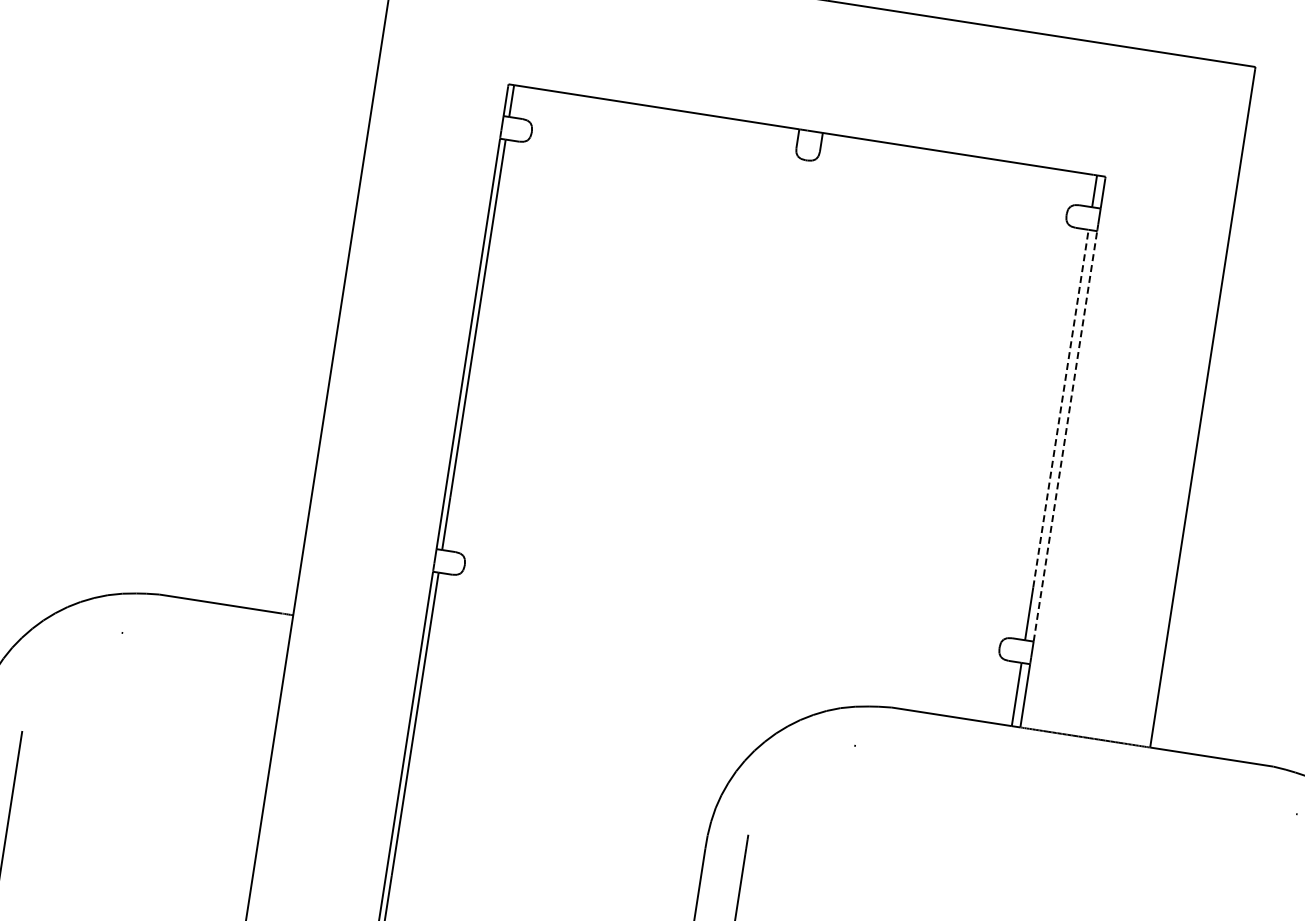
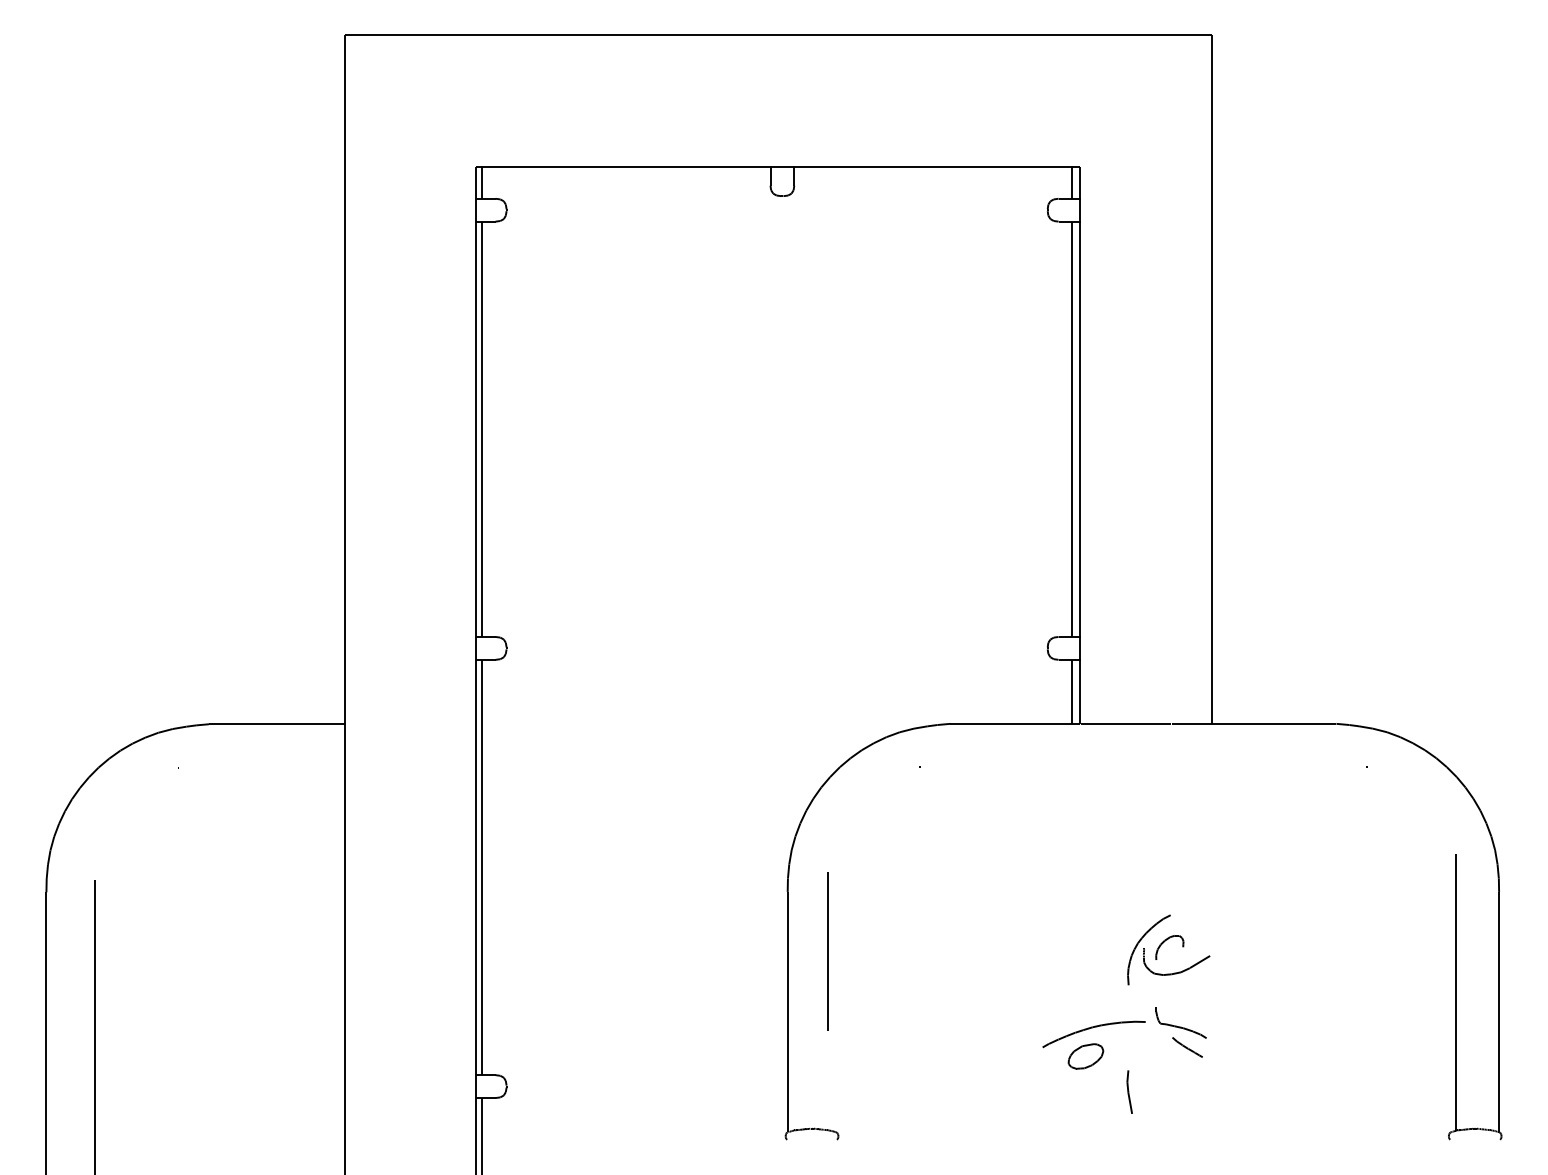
line: (1060, 408) -> (1071, 402), dashed -> solid
line: (1065, 436) -> (1080, 429), dashed -> solid

